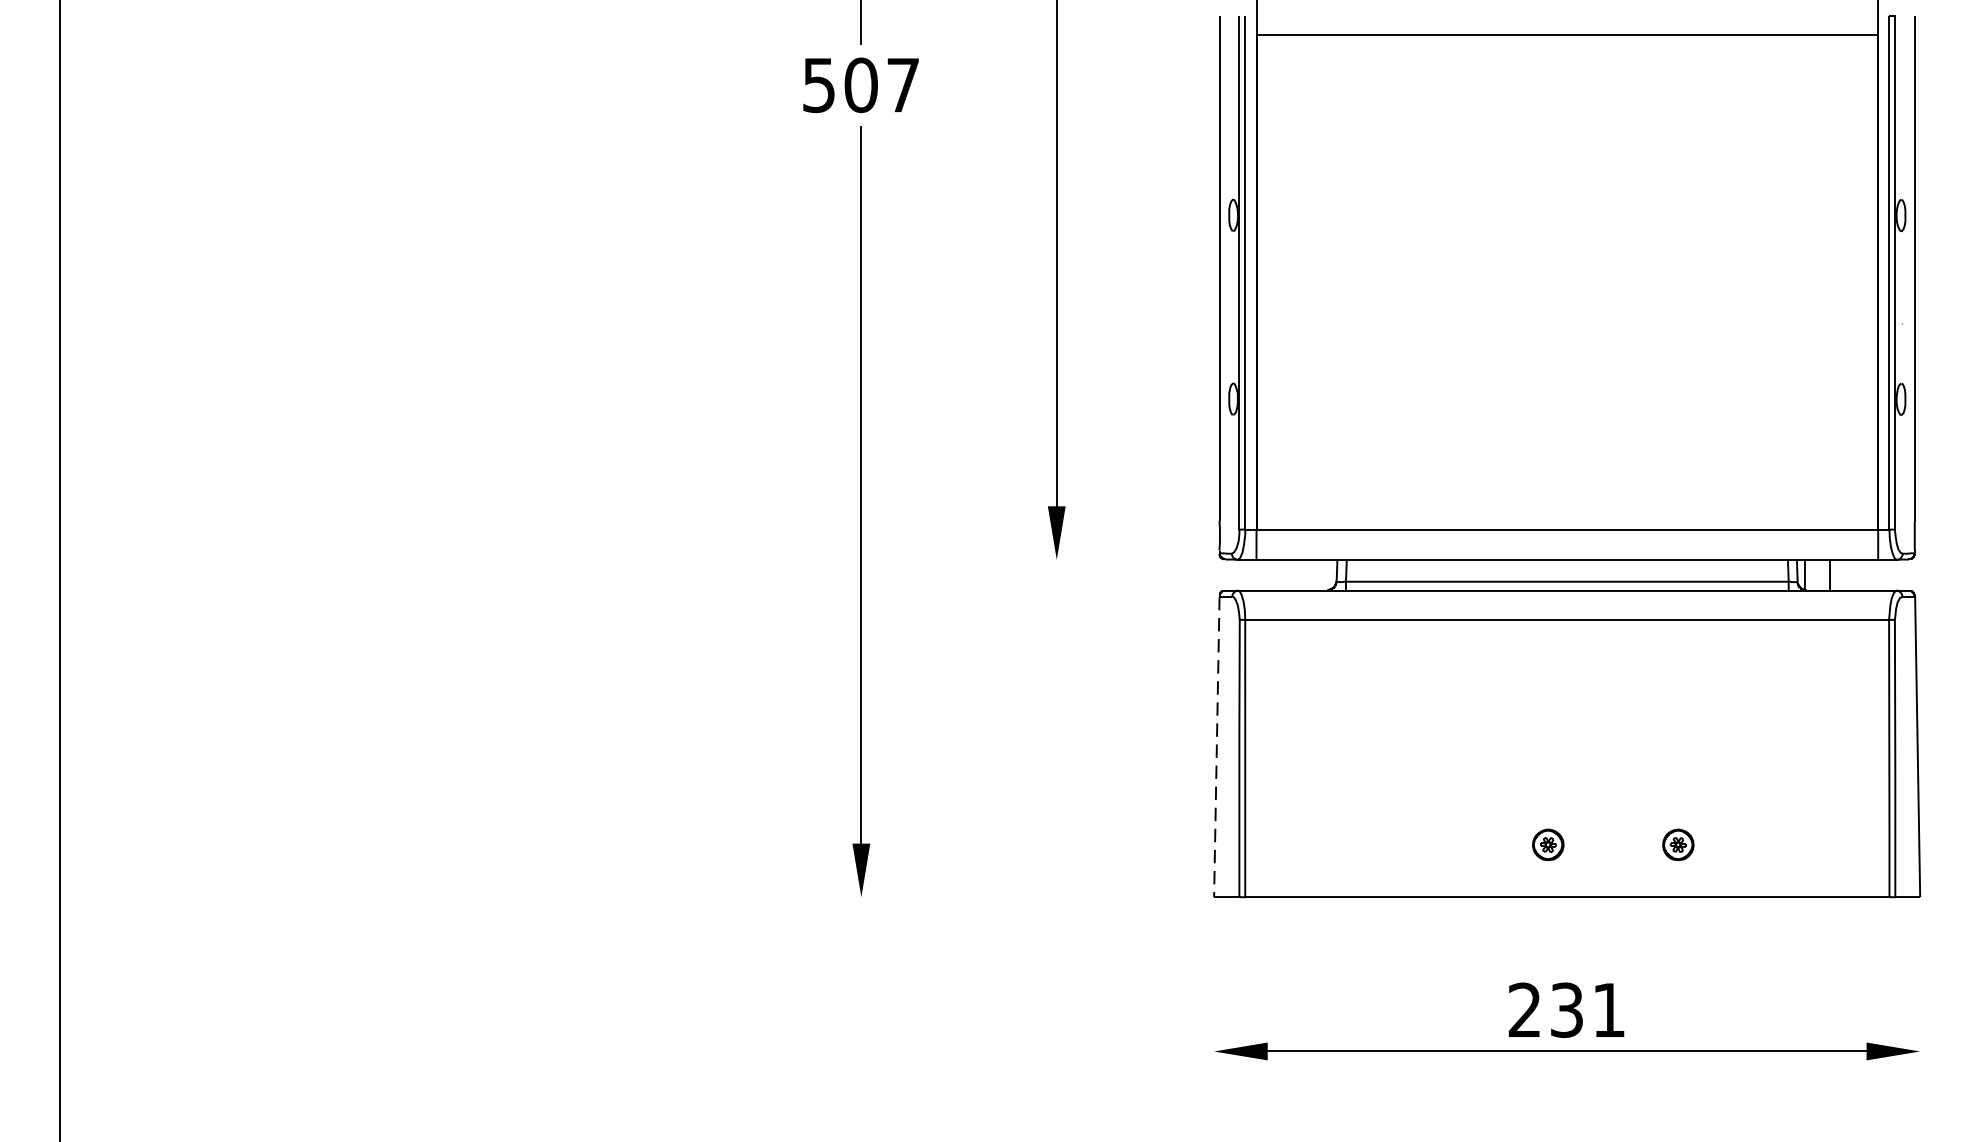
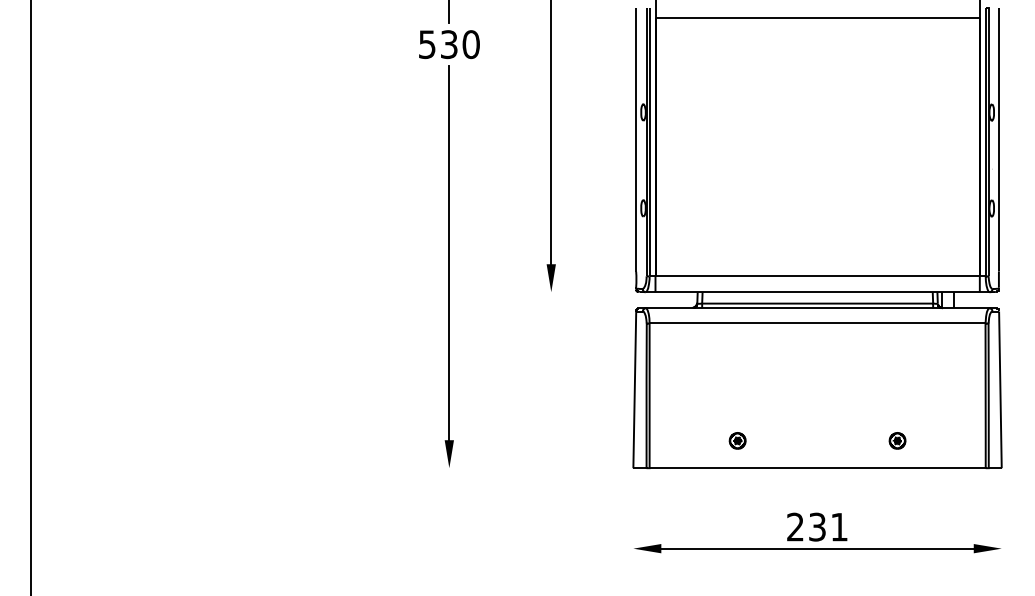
text: (880, 85) -> (459, 44), 507 -> 530
line: (1216, 748) -> (634, 390), dashed -> solid
part: (1547, 844) -> (737, 440), moved
part: (1678, 844) -> (897, 440), moved

